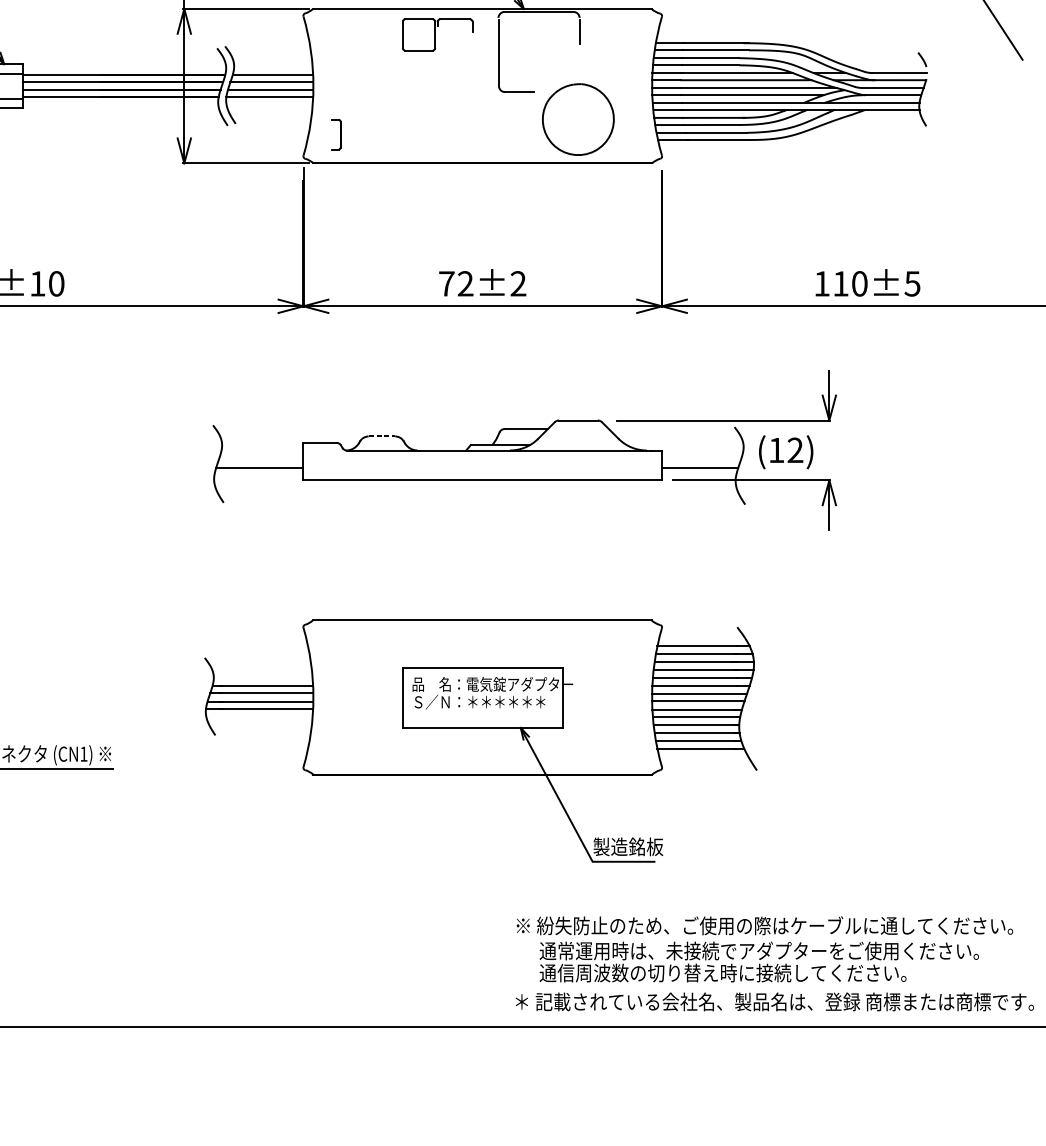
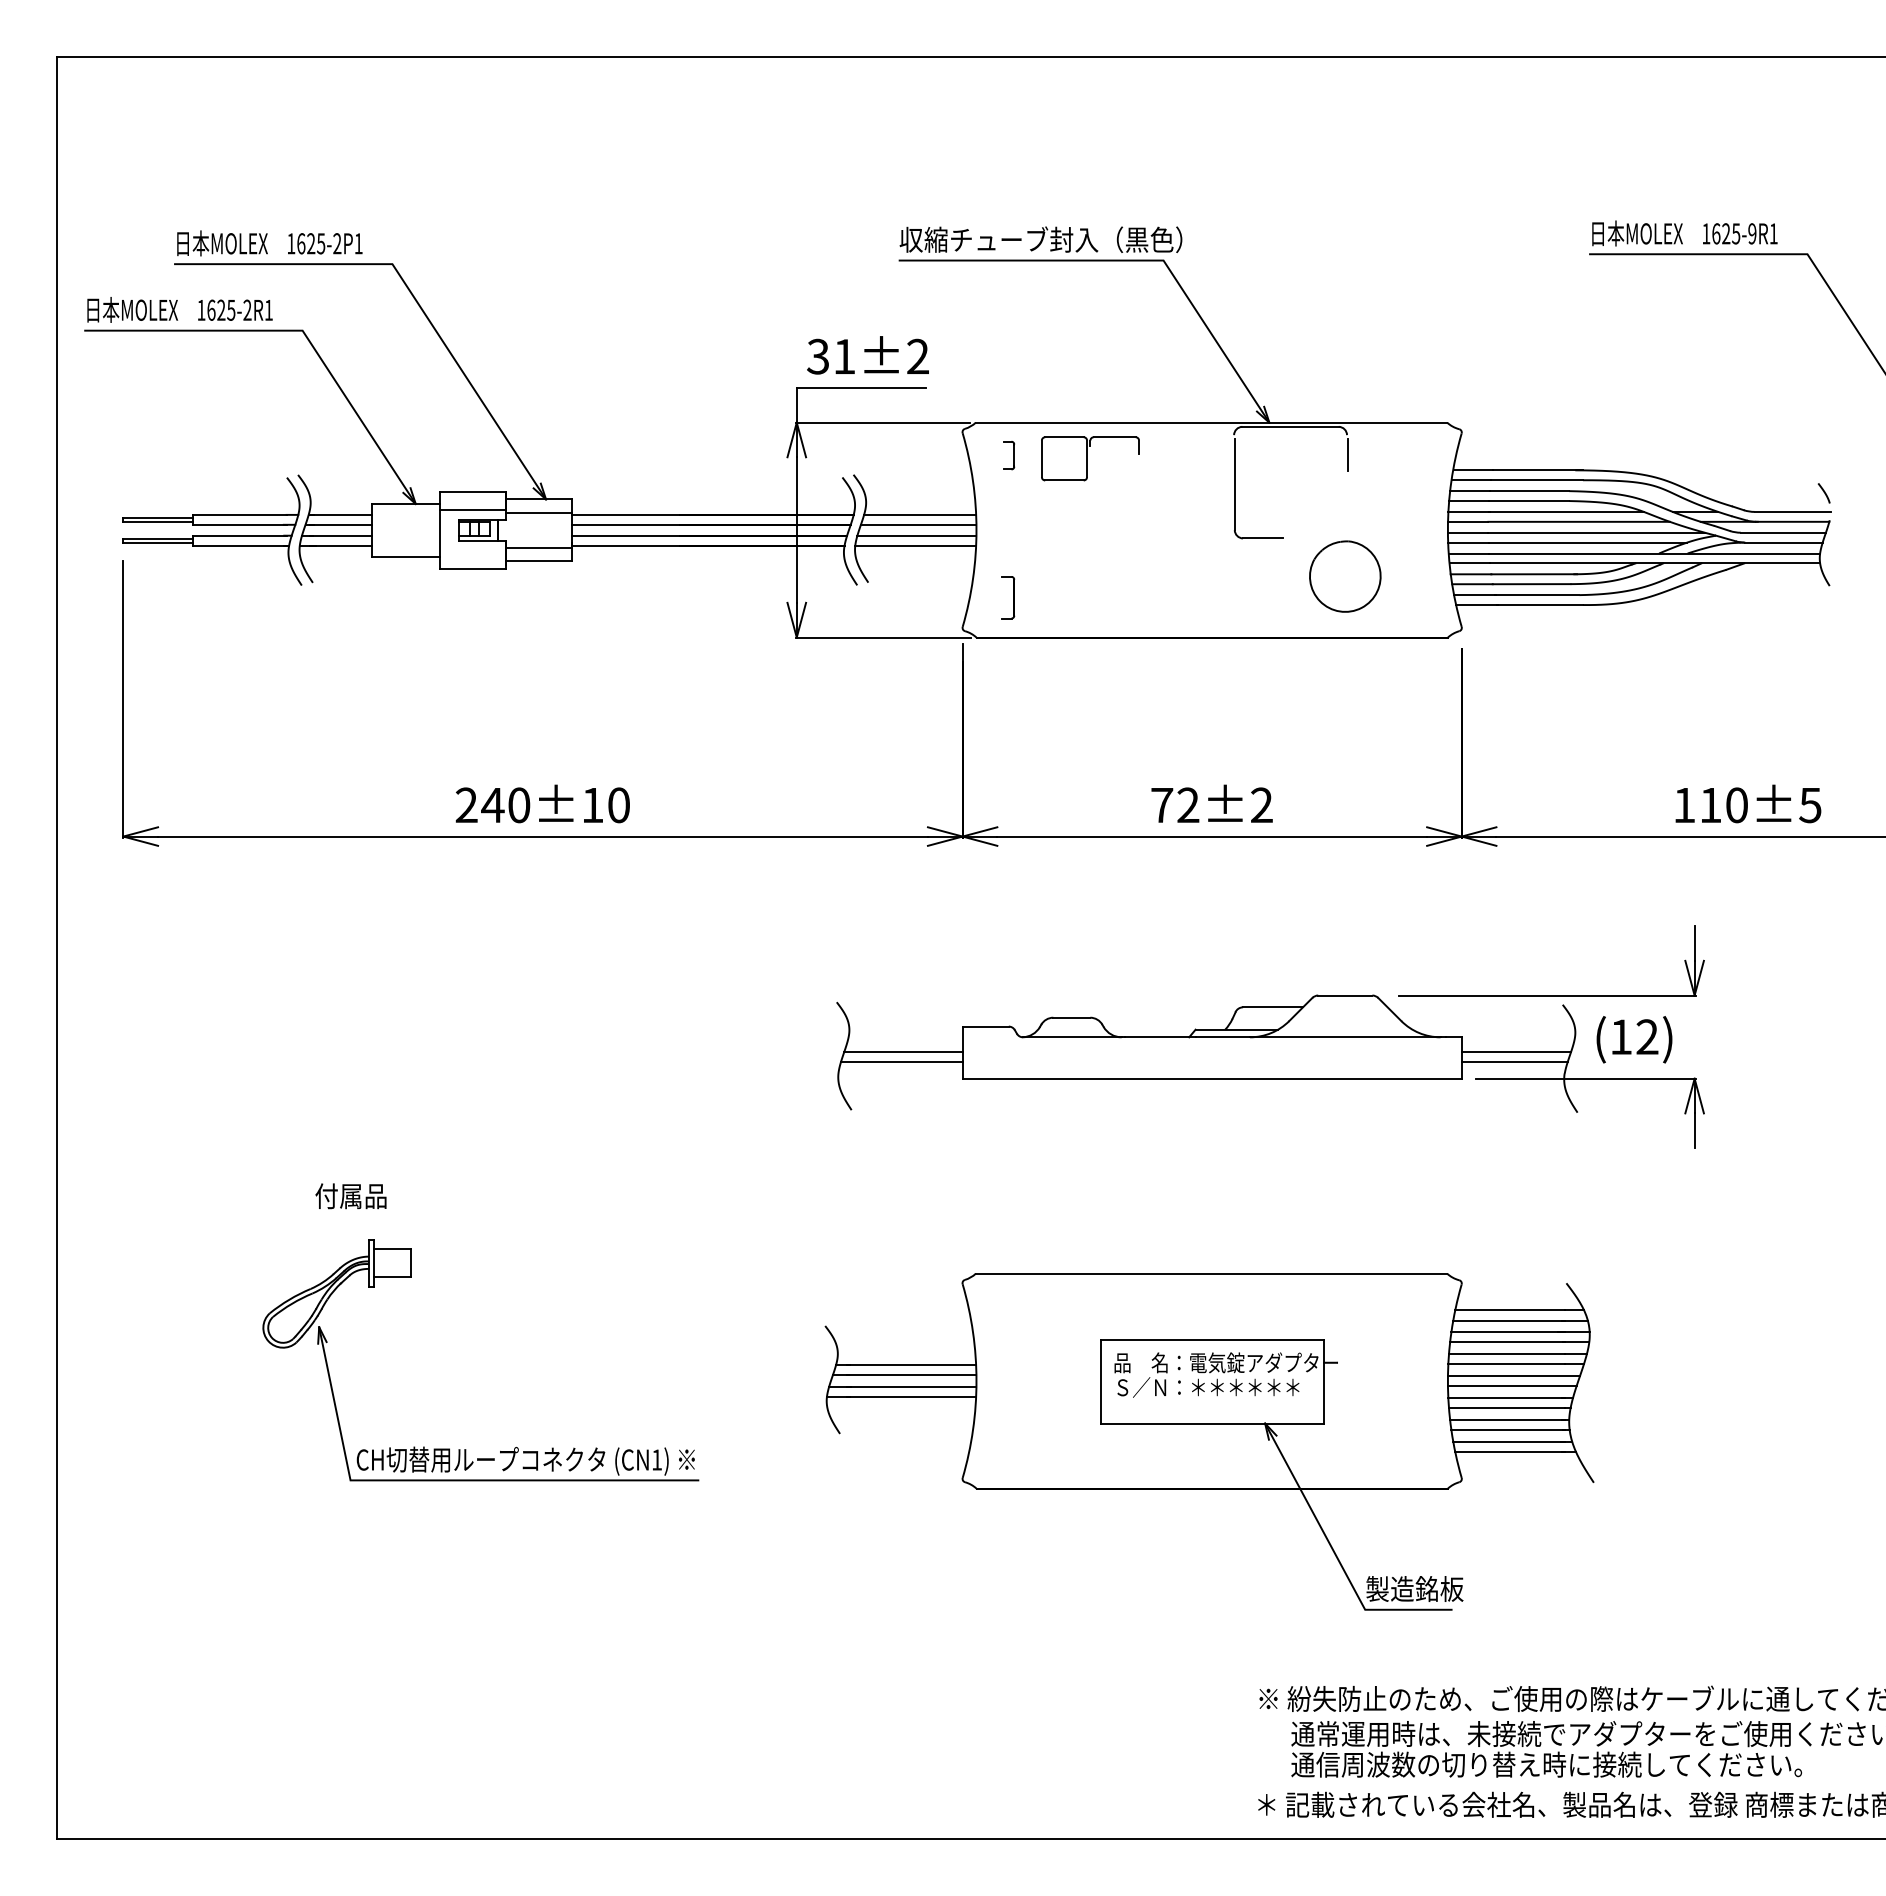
part: (337, 32) -> (1009, 455), added
part: (437, 34) -> (1090, 458), moved
part: (578, 119) -> (1345, 576), size x0.71
line: (382, 436) -> (1072, 1017), dashed -> solid
line: (260, 461) -> (903, 1052), added
line: (700, 461) -> (1515, 1052), added

